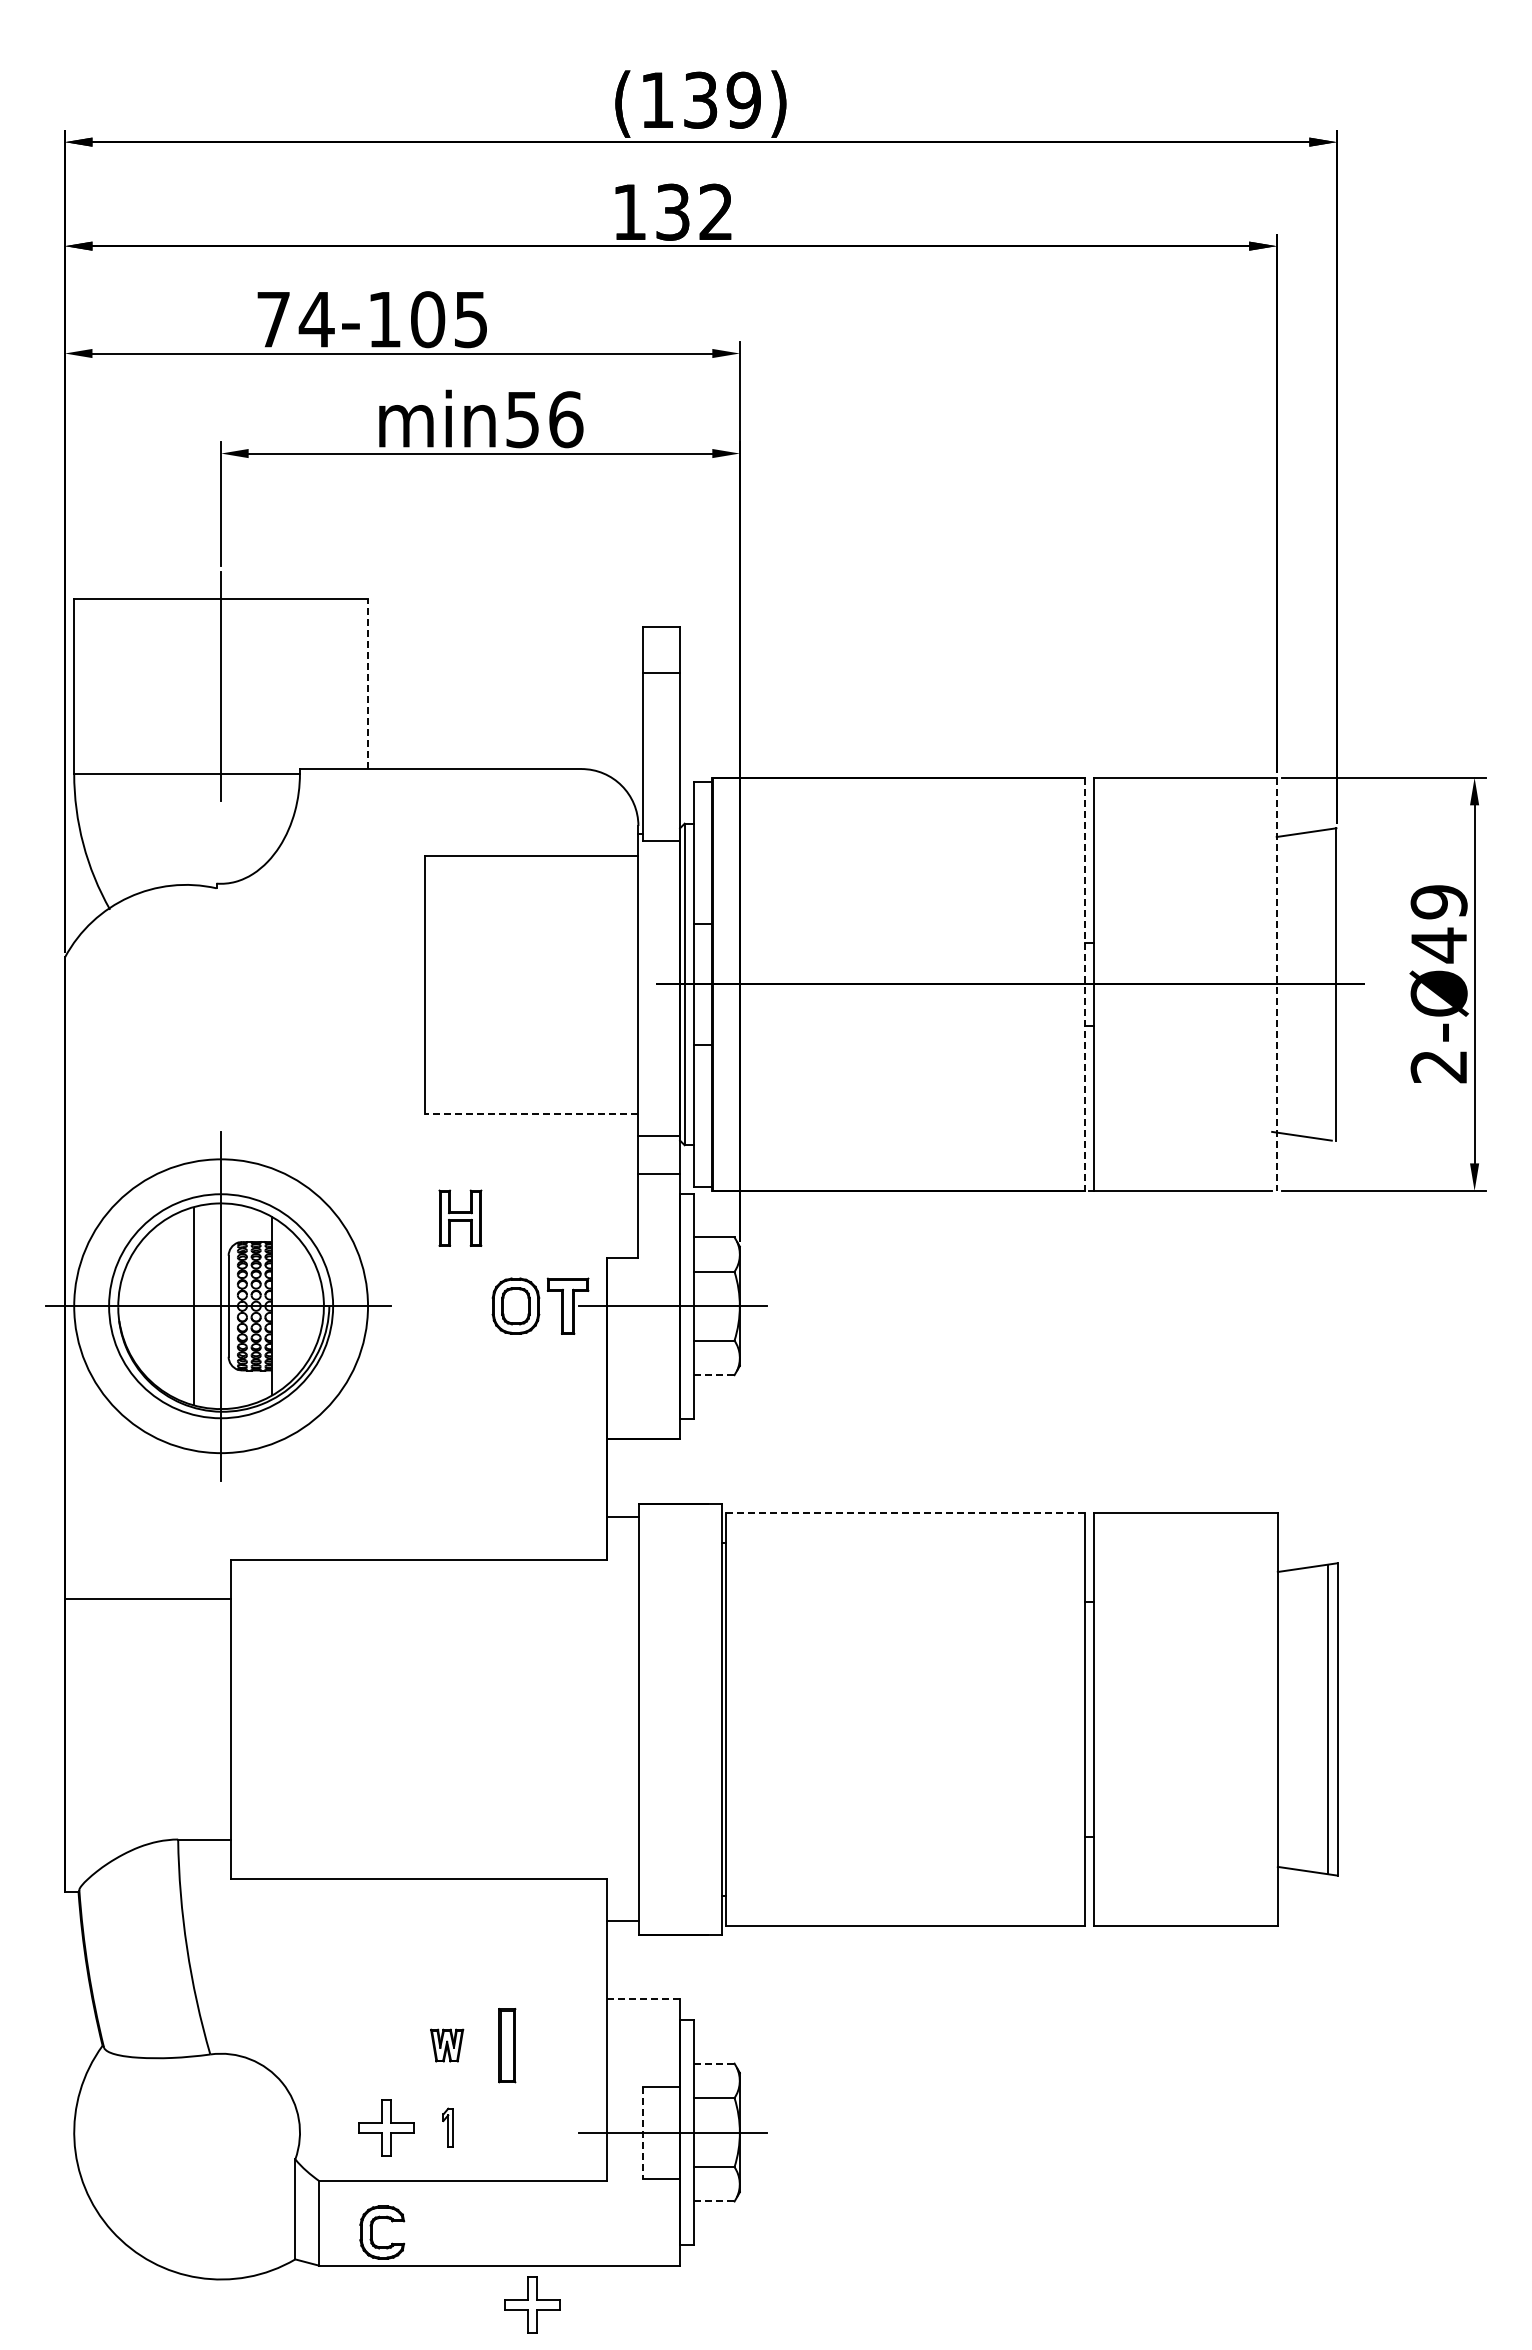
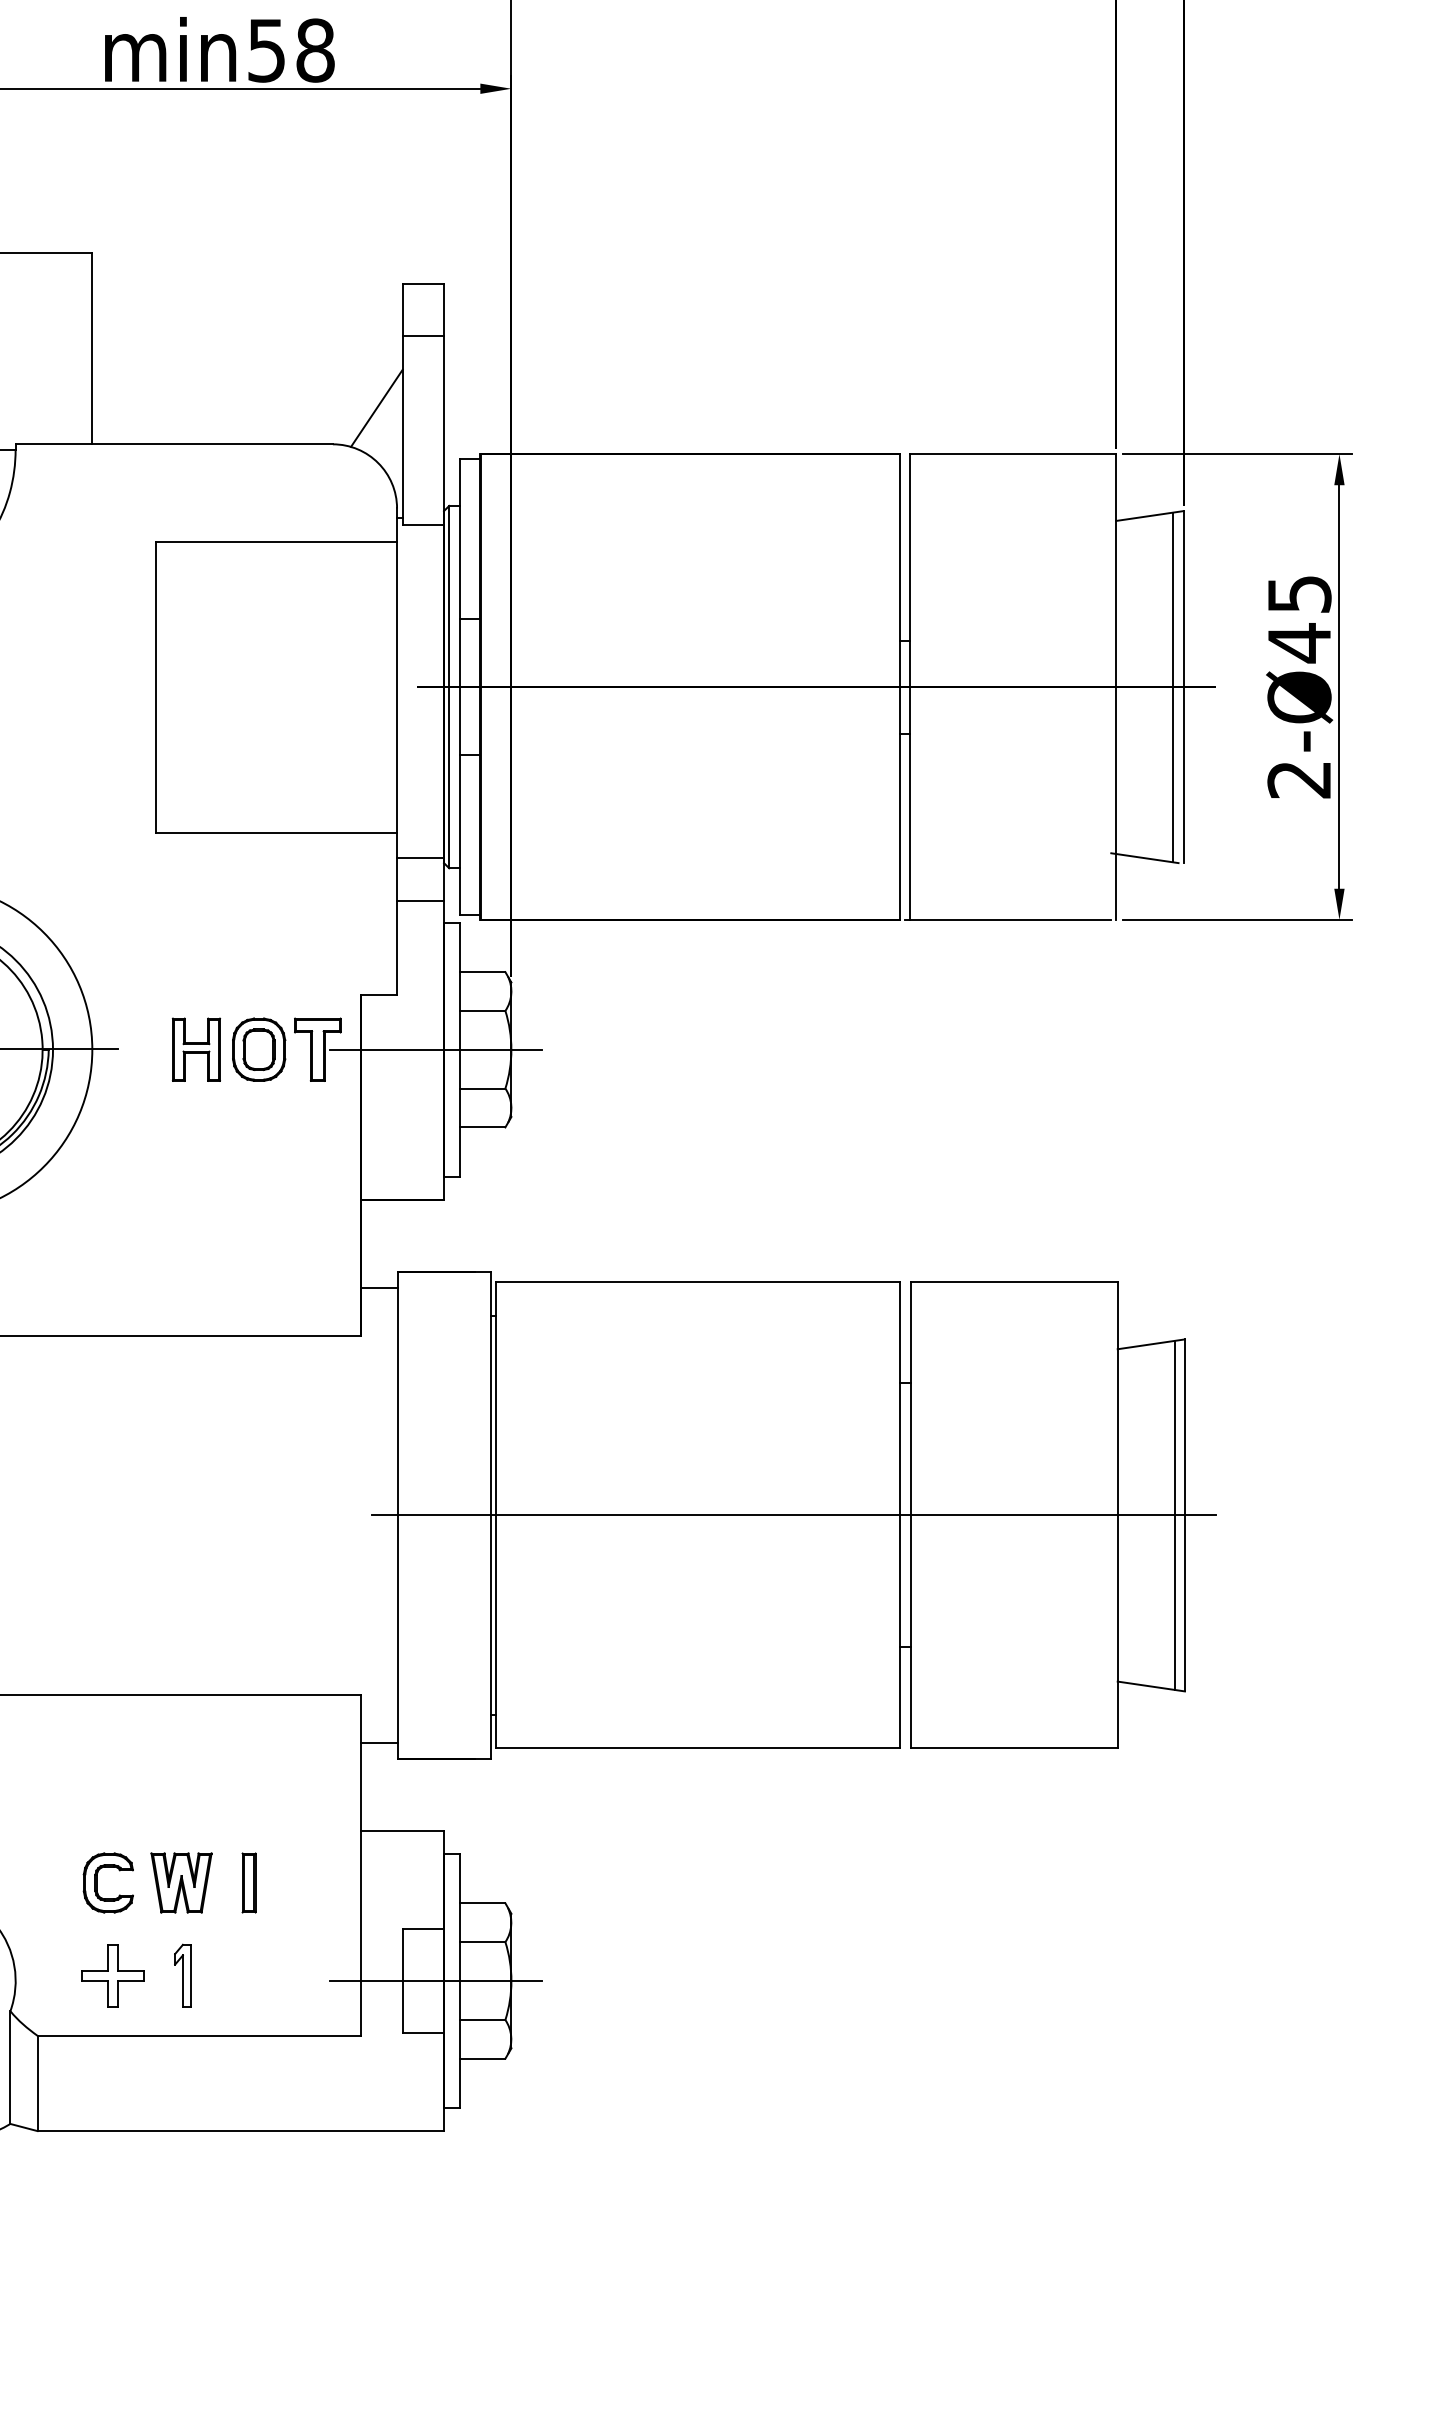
text: (566, 419) -> (316, 50), min56 -> min58
line: (368, 684) -> (92, 349), dashed -> solid
line: (620, 736) -> (376, 407), added
text: (1438, 902) -> (1298, 594), 2-Ø49 -> 2-Ø45
line: (1084, 984) -> (899, 687), dashed -> solid
line: (1276, 984) -> (1116, 687), dashed -> solid
line: (1327, 984) -> (1173, 687), added
line: (531, 1114) -> (276, 833), dashed -> solid
part: (460, 1217) -> (196, 1048), moved
line: (714, 1375) -> (482, 1127), dashed -> solid
line: (906, 1512) -> (699, 1282), dashed -> solid
line: (990, 1719) -> (793, 1515), added
line: (643, 1999) -> (402, 1831), dashed -> solid
part: (446, 2045) -> (180, 1882), size x1.67
part: (506, 2045) -> (248, 1882), size x0.71
line: (714, 2063) -> (482, 1903), dashed -> solid
part: (447, 2127) -> (181, 1975), size x1.43
line: (643, 2132) -> (402, 1980), dashed -> solid
line: (714, 2201) -> (482, 2058), dashed -> solid
part: (372, 2232) -> (97, 1882), moved
part: (532, 2304) -> (277, 2174), removed

